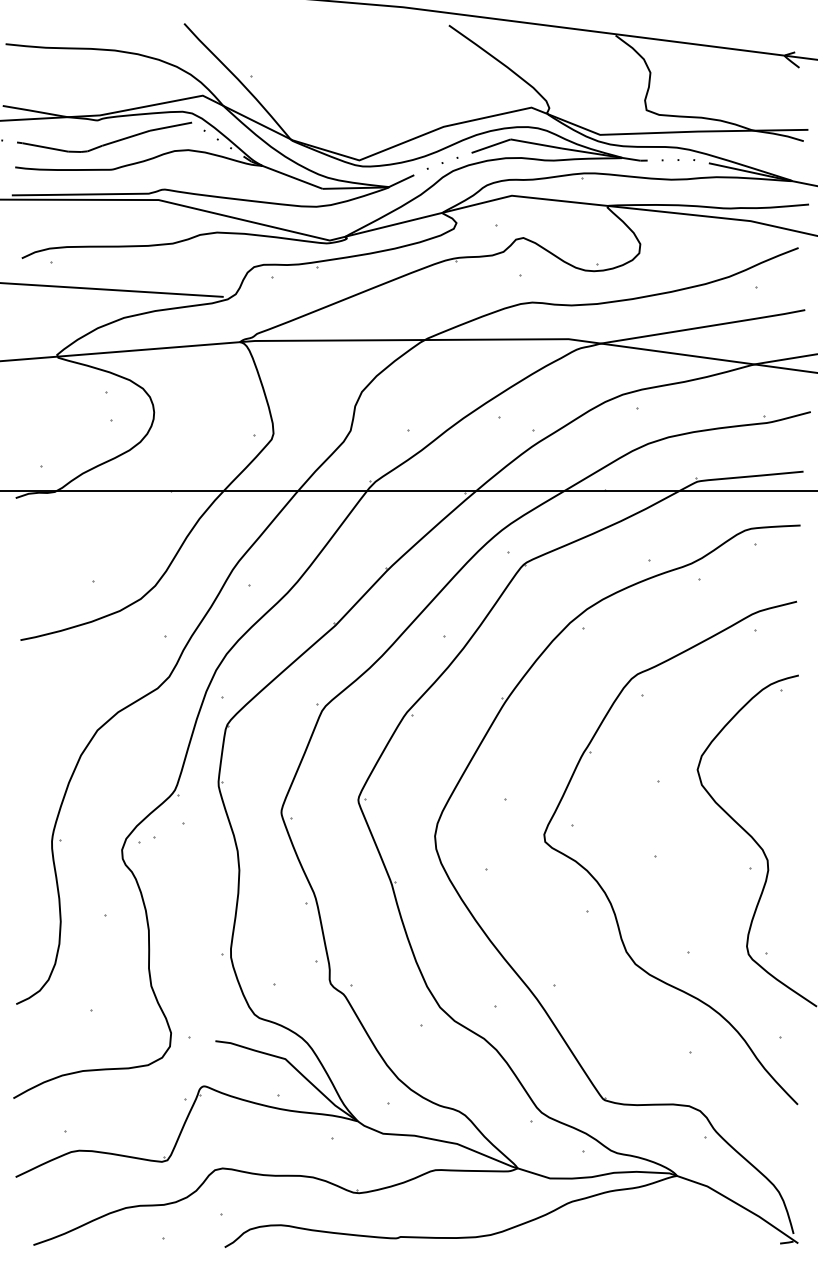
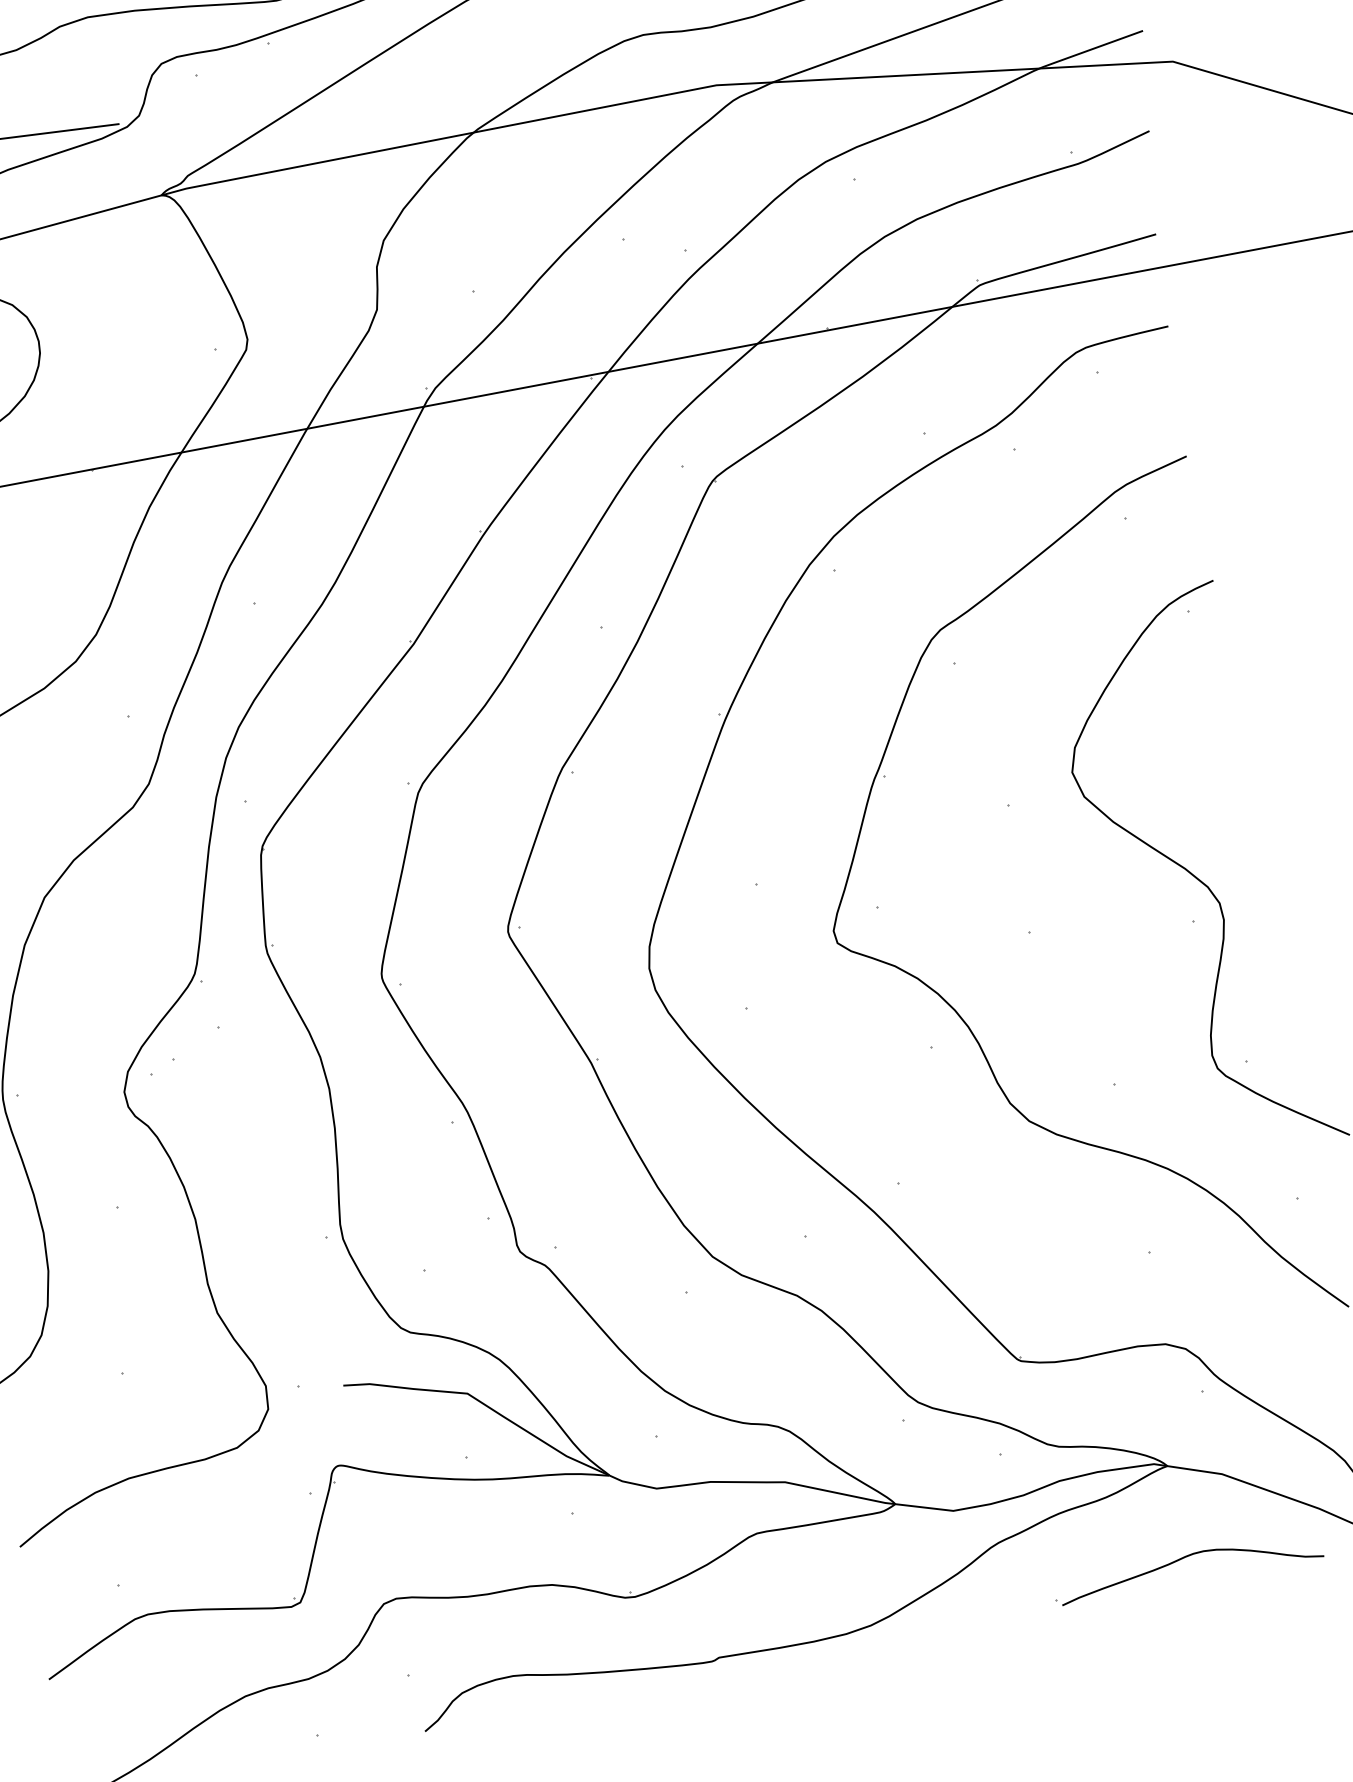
part: (677, 1236) -> (1187, 1568), added

